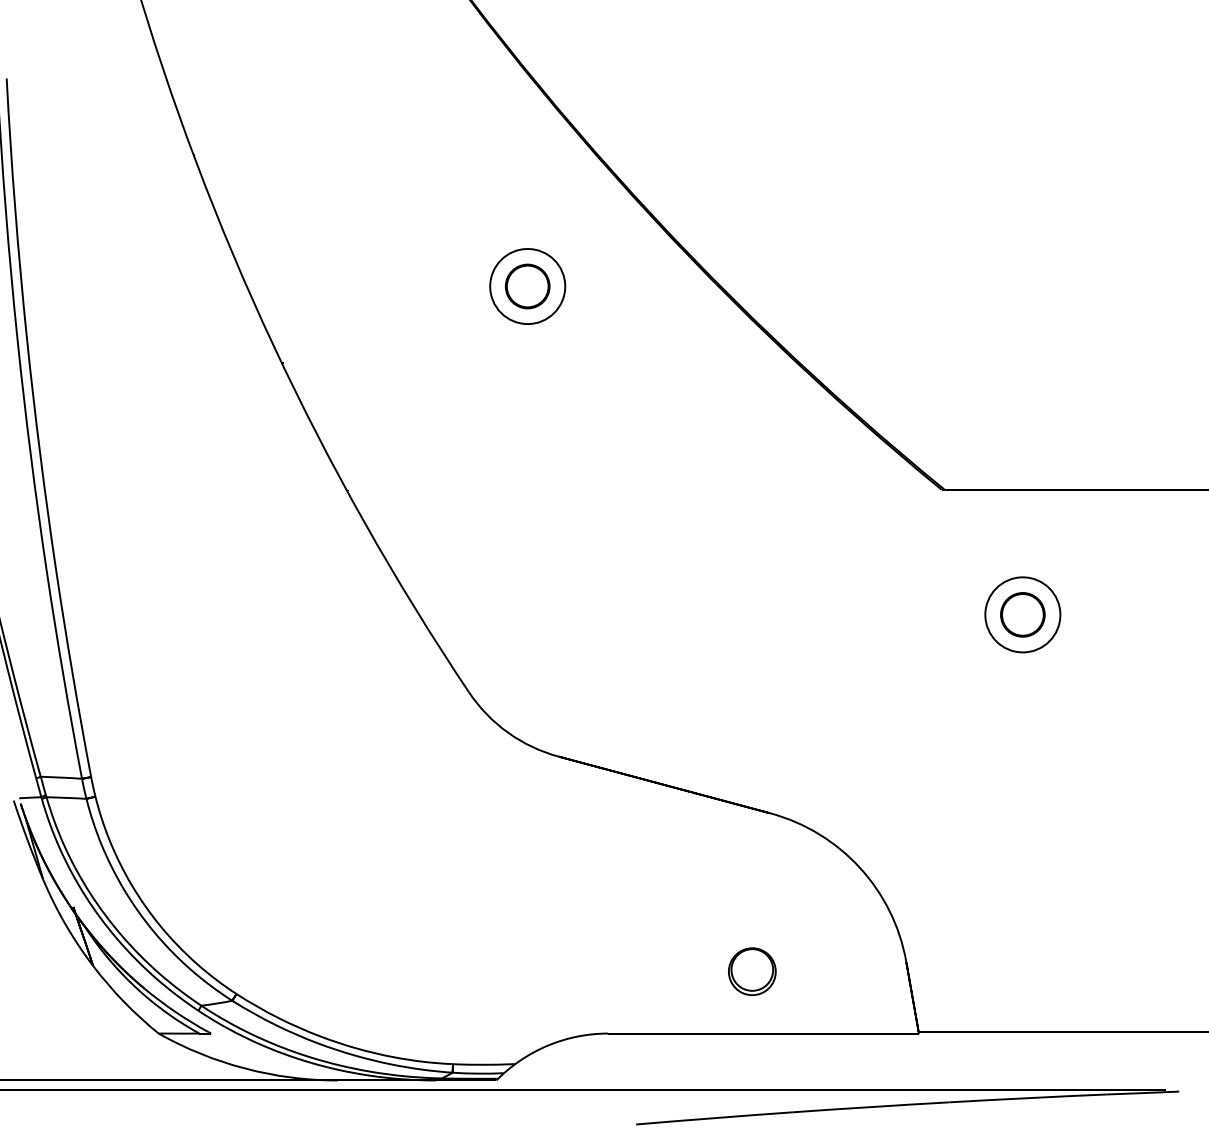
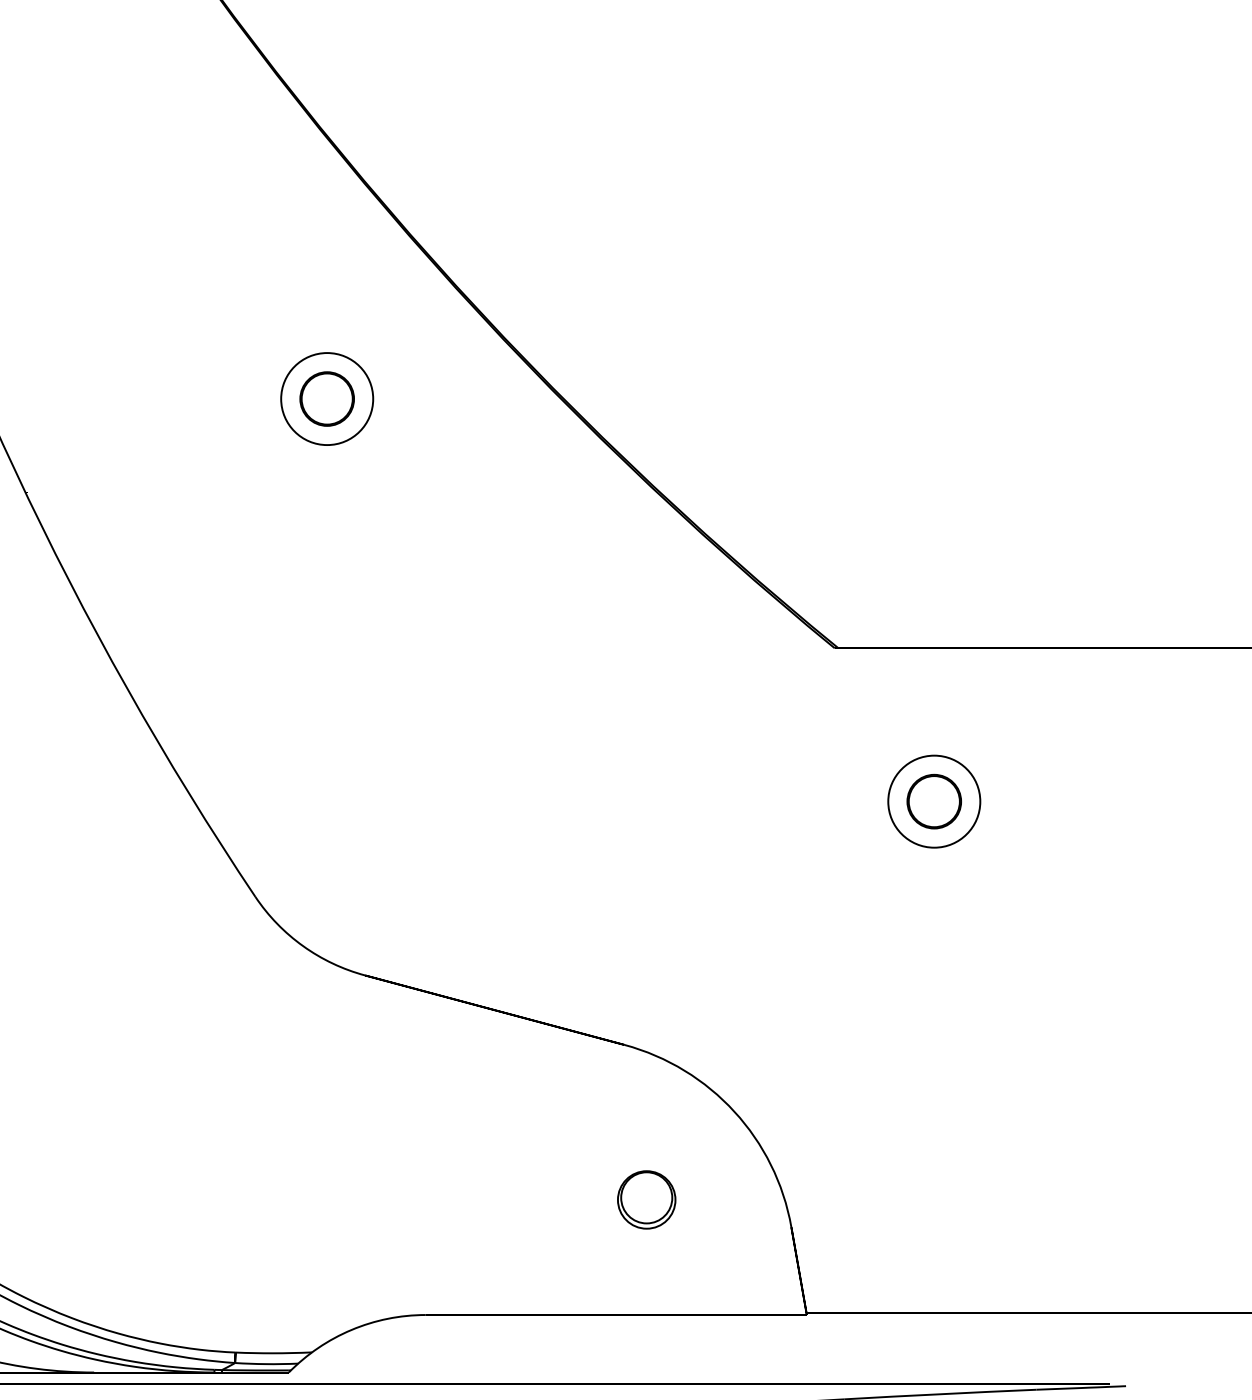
part: (752, 971) -> (646, 1199), moved

